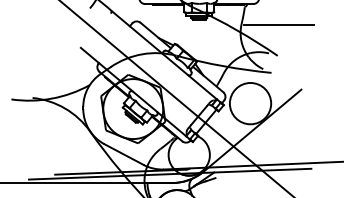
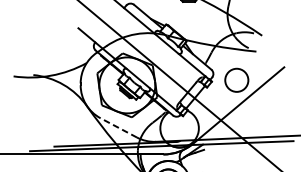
line: (279, 25) -> (263, 7), removed
circle: (250, 103) -> (236, 80), size x0.6
line: (123, 154) -> (118, 127), solid -> dashed

